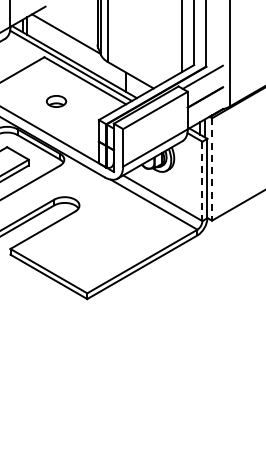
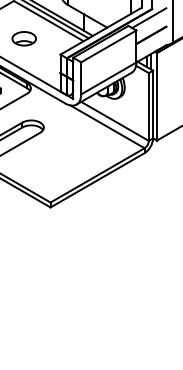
part: (56, 101) -> (24, 38), size x1.43
line: (212, 169) -> (157, 96), dashed -> solid
line: (202, 181) -> (148, 107), dashed -> solid

